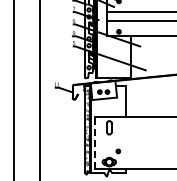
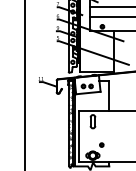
line: (95, 142) -> (79, 136), dashed -> solid

